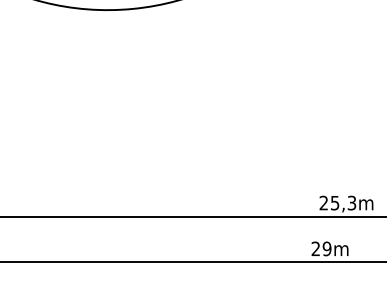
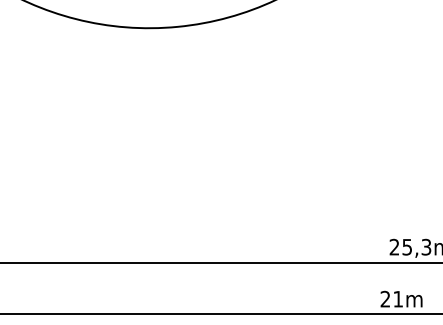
text: (327, 248) -> (398, 298), 29m -> 21m

